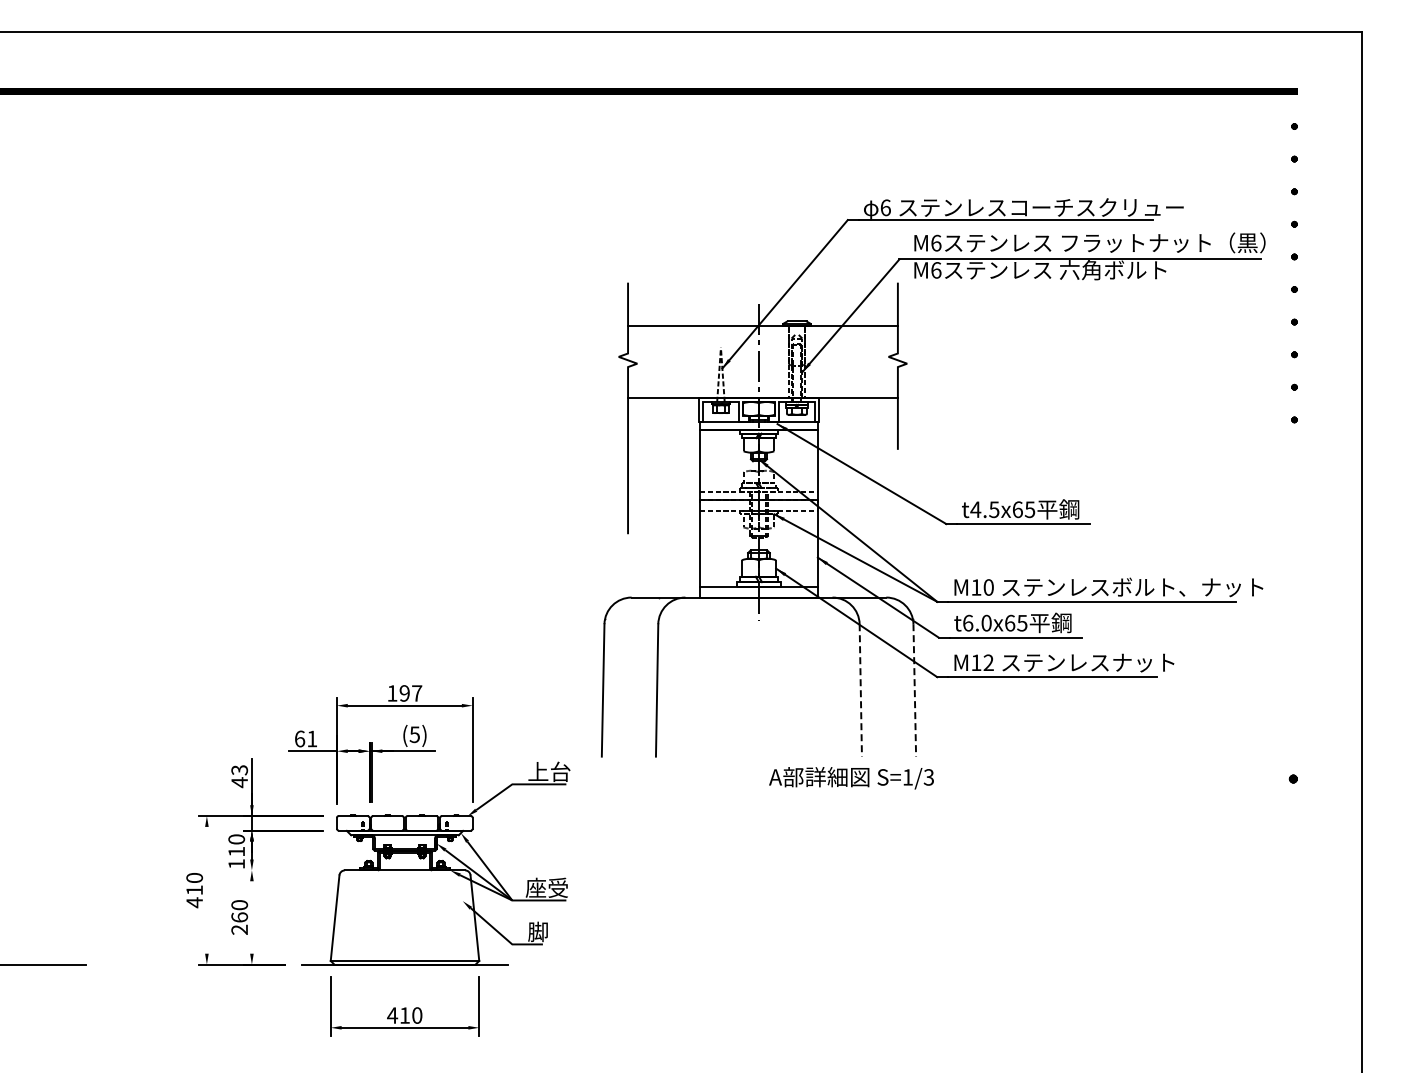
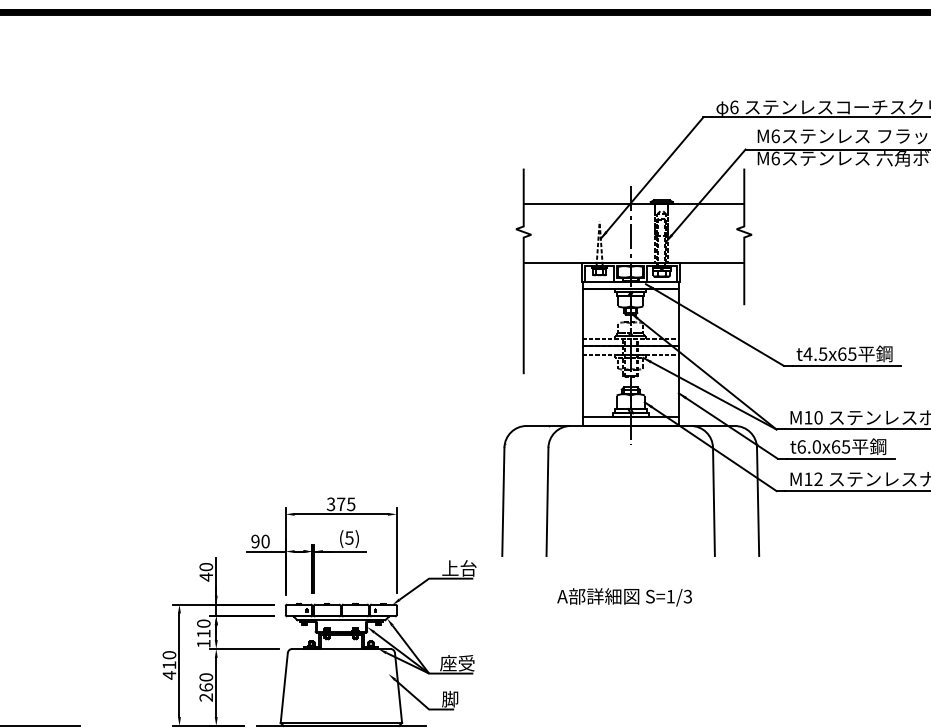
line: (860, 690) -> (713, 501), dashed -> solid
line: (914, 690) -> (757, 501), dashed -> solid
text: (404, 693) -> (340, 504), 197 -> 375
text: (305, 738) -> (260, 541), 61 -> 90
text: (239, 770) -> (206, 567), 43 -> 40
text: (851, 778) -> (624, 597), moved
line: (285, 870) -> (243, 649), added
line: (206, 889) -> (179, 664), added
line: (251, 917) -> (215, 687), added

